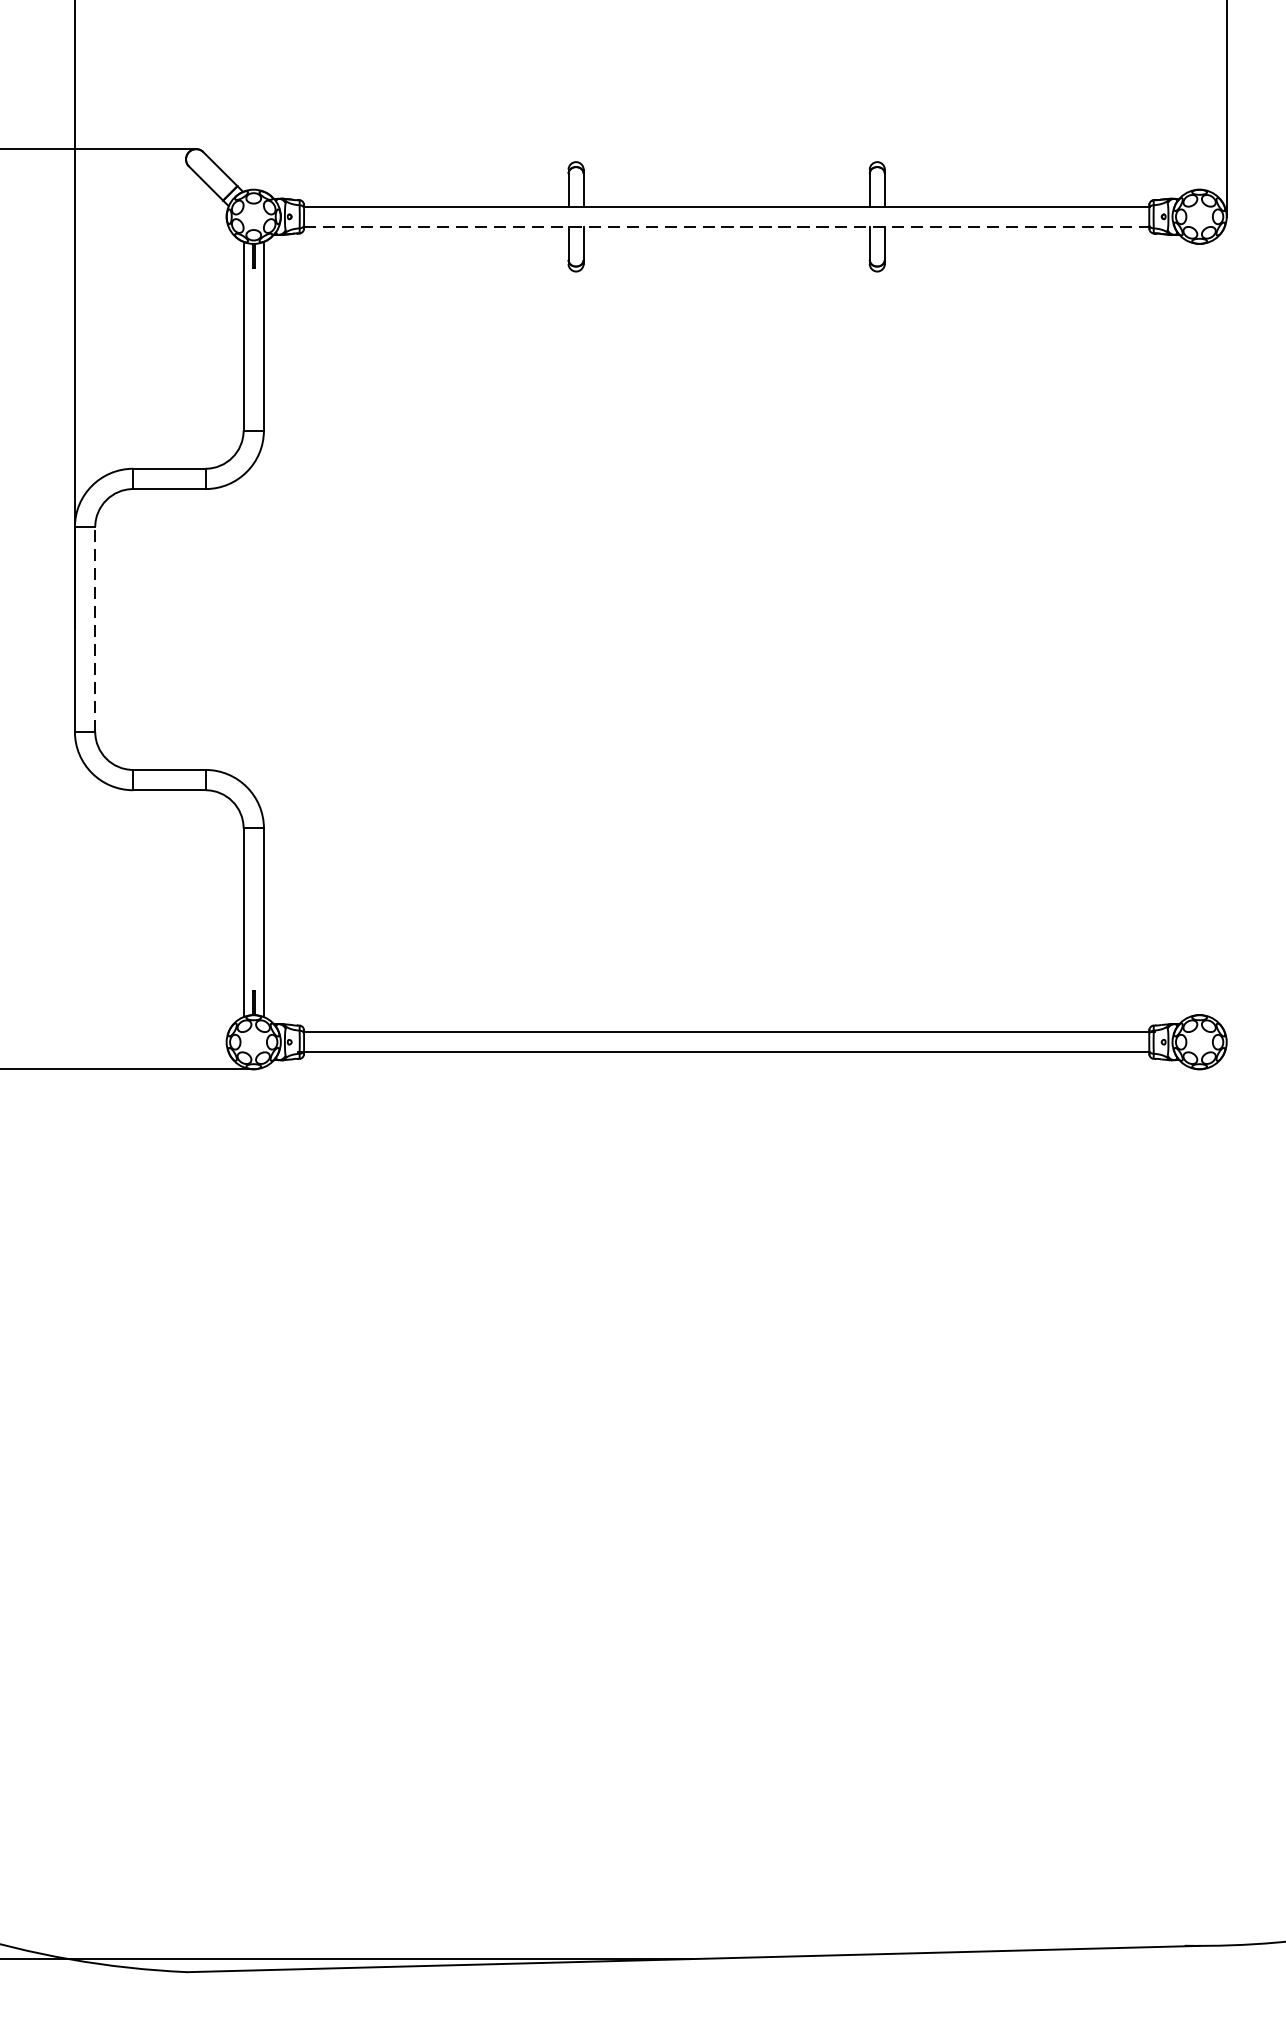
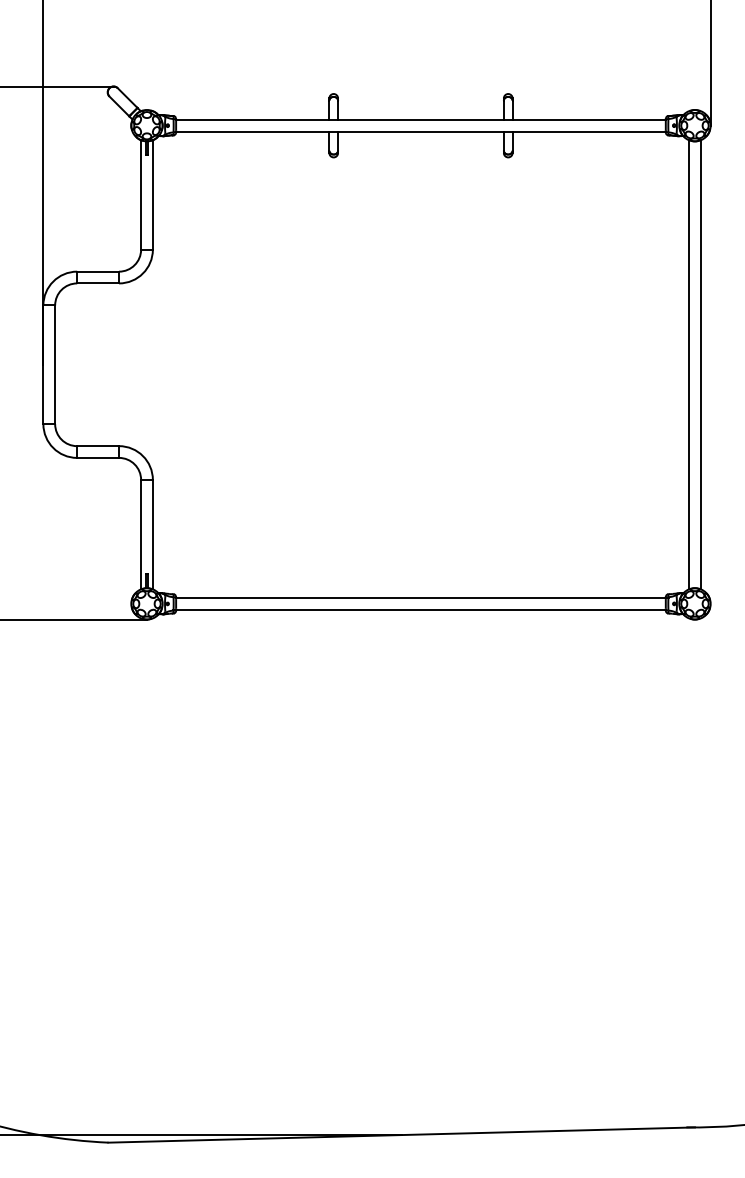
line: (725, 226) -> (420, 131), dashed -> solid
line: (95, 628) -> (55, 364), dashed -> solid
line: (1190, 628) -> (689, 364), added
line: (1209, 628) -> (700, 364), added

